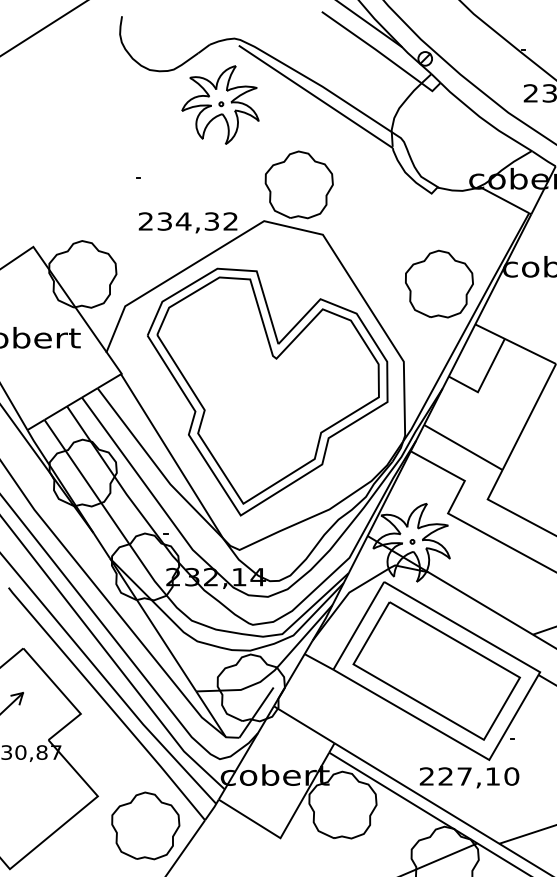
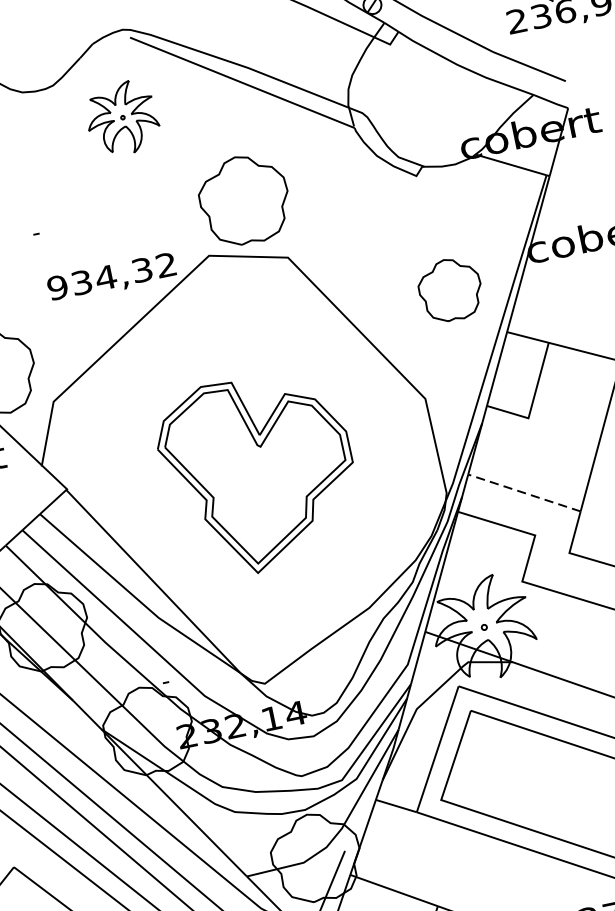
part: (220, 104) -> (122, 117), size x0.7
text: (145, 221) -> (57, 287), 234,32 -> 934,32
part: (439, 283) -> (450, 289), size x0.7
part: (267, 391) -> (258, 473), size x0.6
line: (462, 447) -> (523, 493), solid -> dashed

